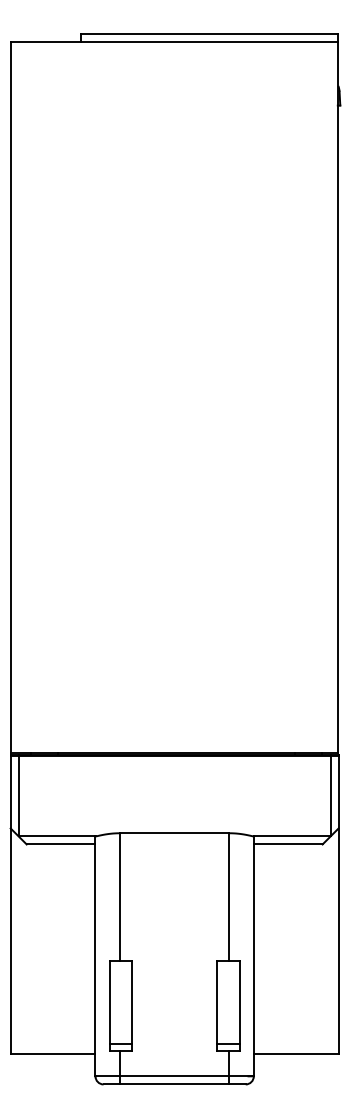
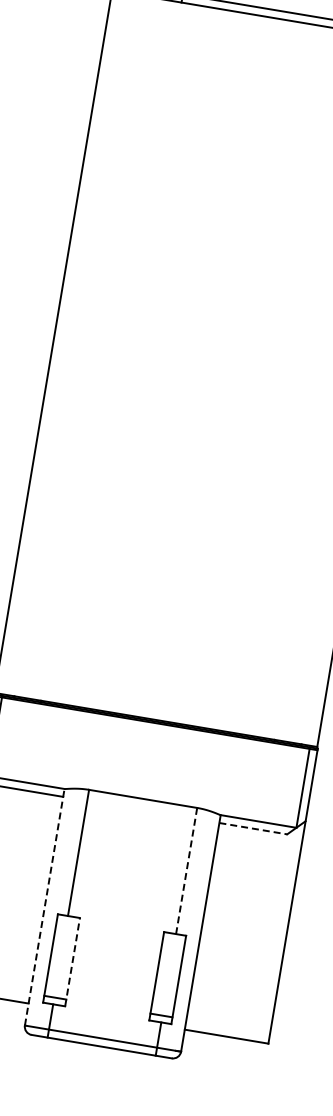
line: (288, 844) -> (253, 828), solid -> dashed
line: (229, 897) -> (186, 871), solid -> dashed
line: (95, 956) -> (44, 907), solid -> dashed
line: (132, 1005) -> (73, 961), solid -> dashed

